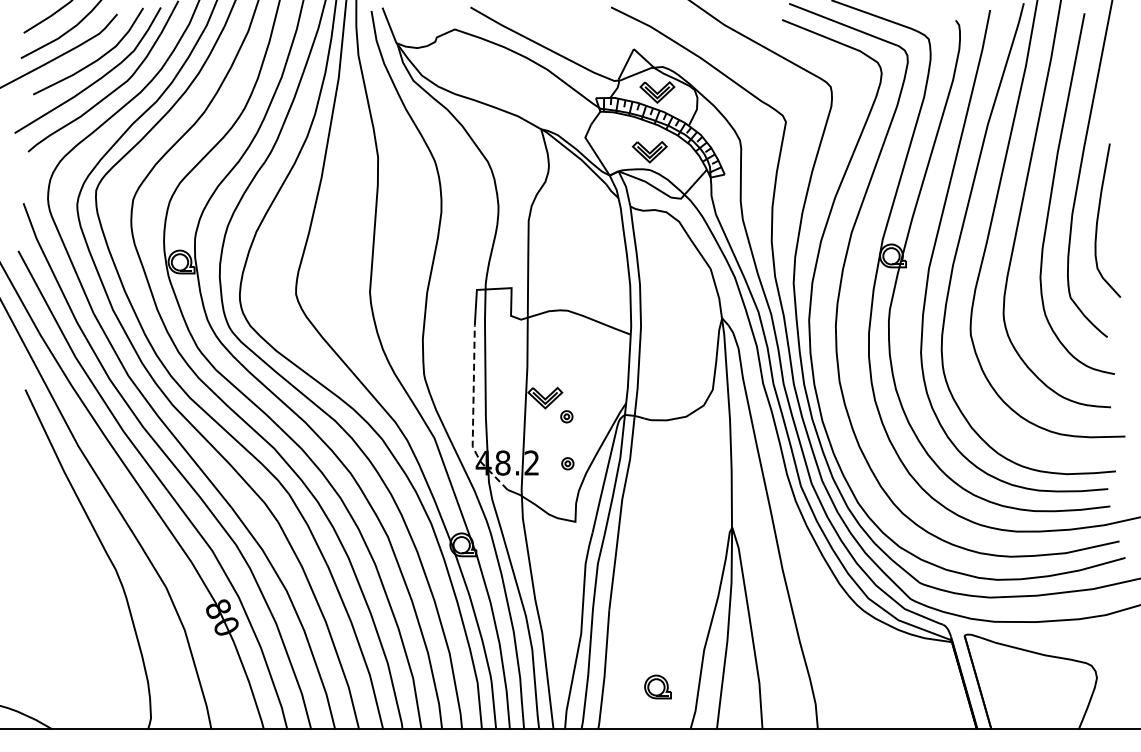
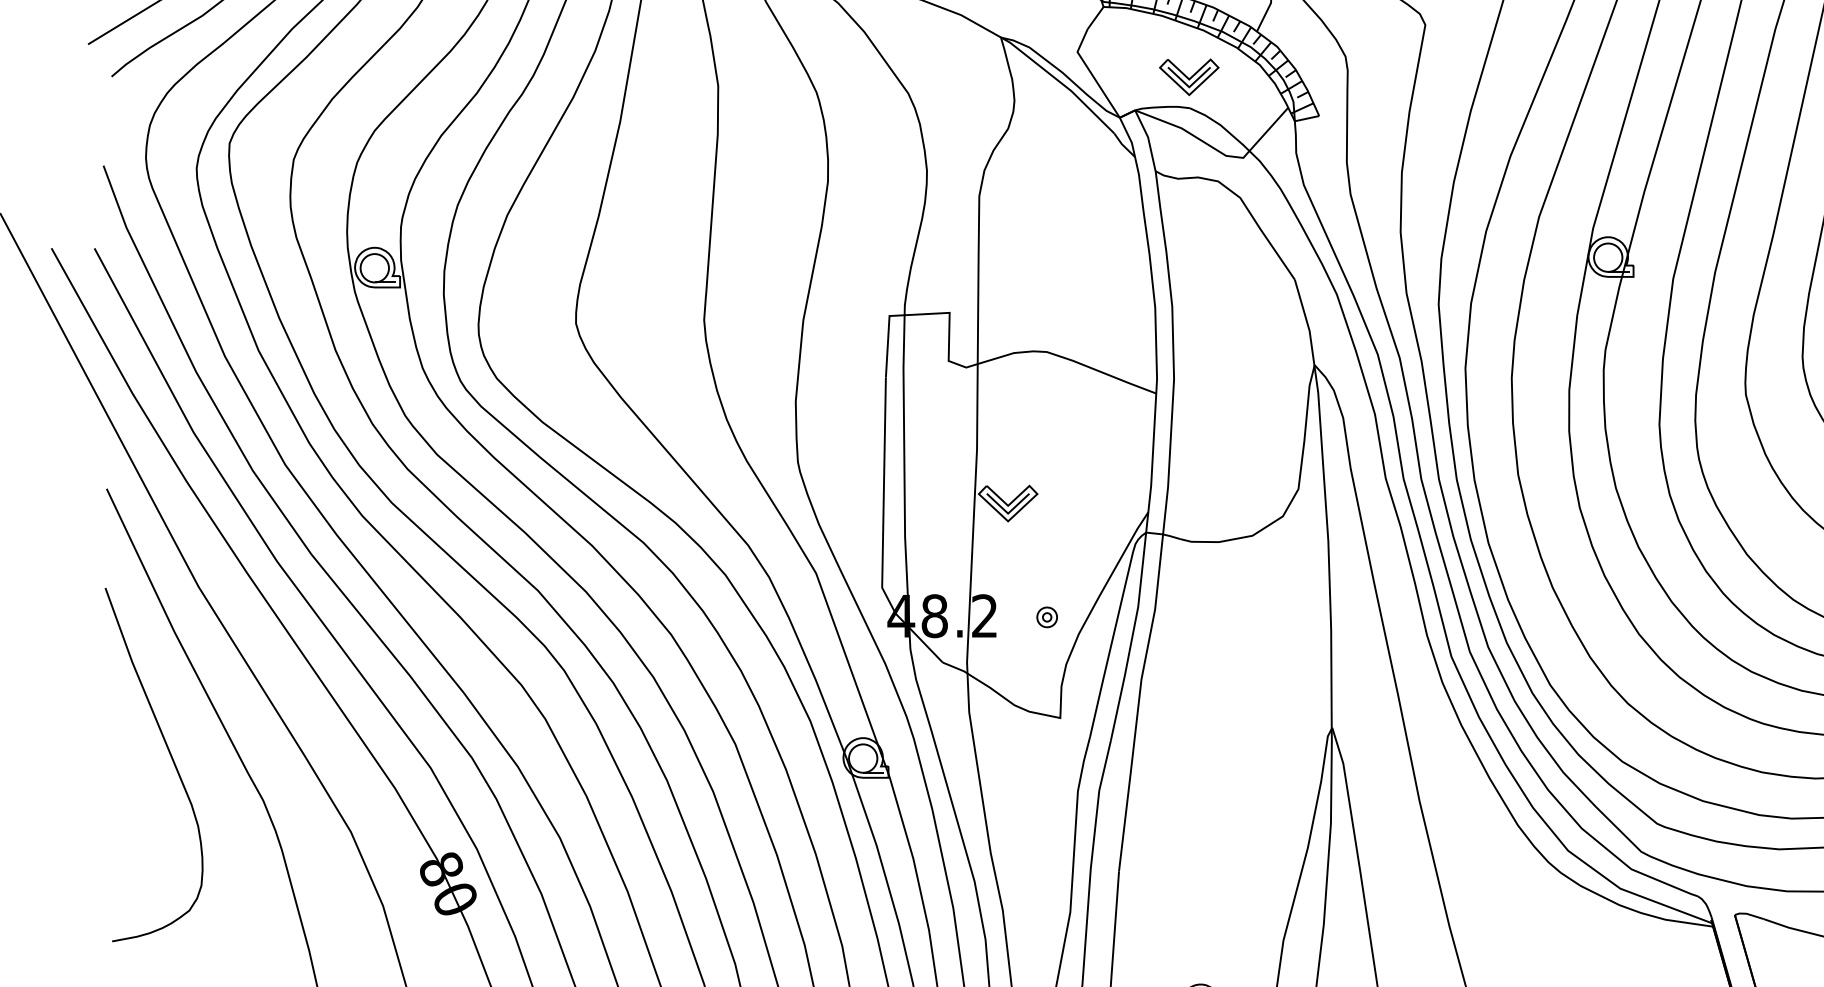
line: (473, 414) -> (883, 531), dashed -> solid
part: (566, 416) -> (1044, 535), removed
curve: (62, 546) -> (171, 760), added

